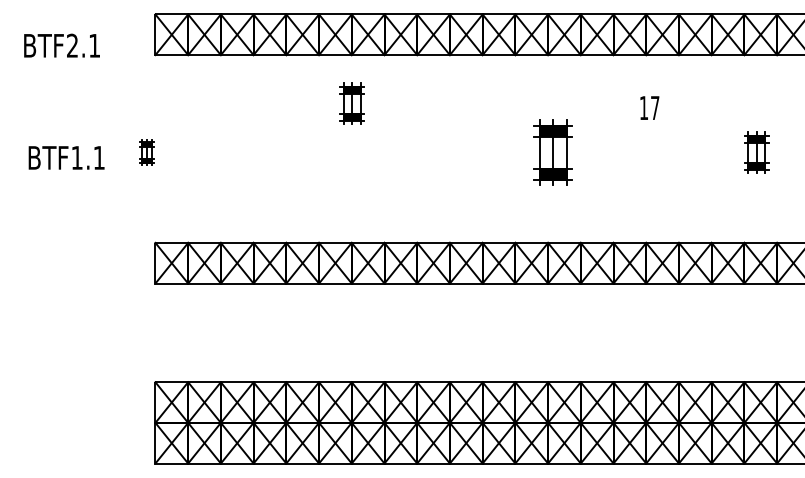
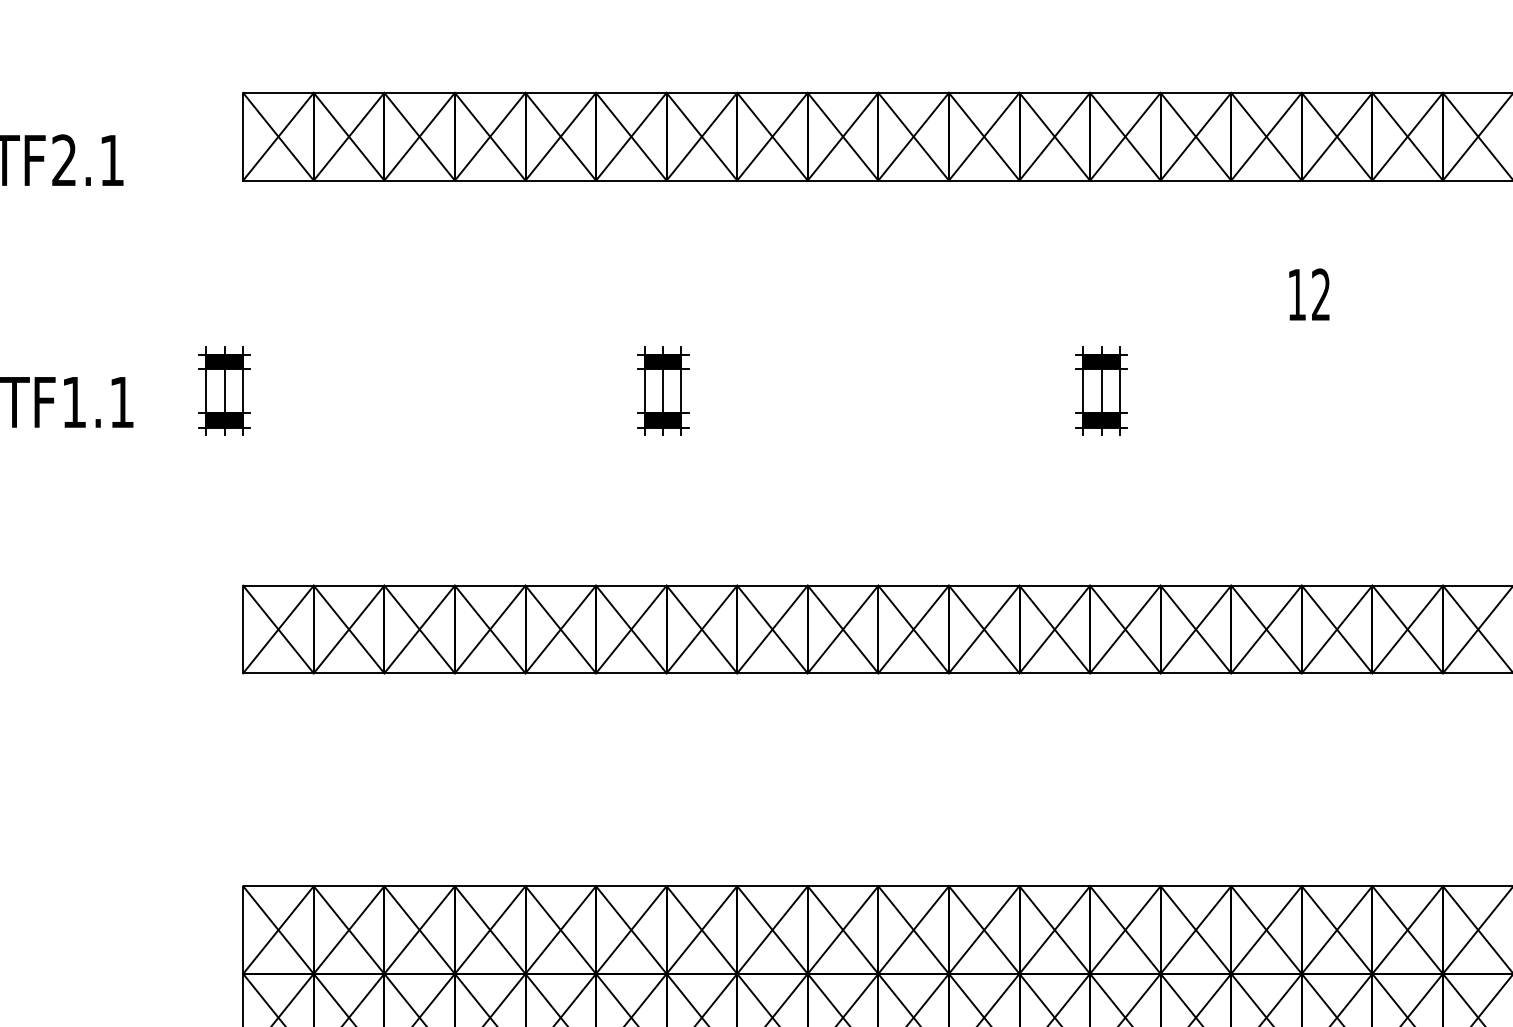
part: (351, 103) -> (661, 390), moved
text: (655, 107) -> (1321, 293), 17 -> 12
part: (146, 152) -> (223, 390), size x1.67
part: (553, 152) -> (1101, 390), size x0.62

